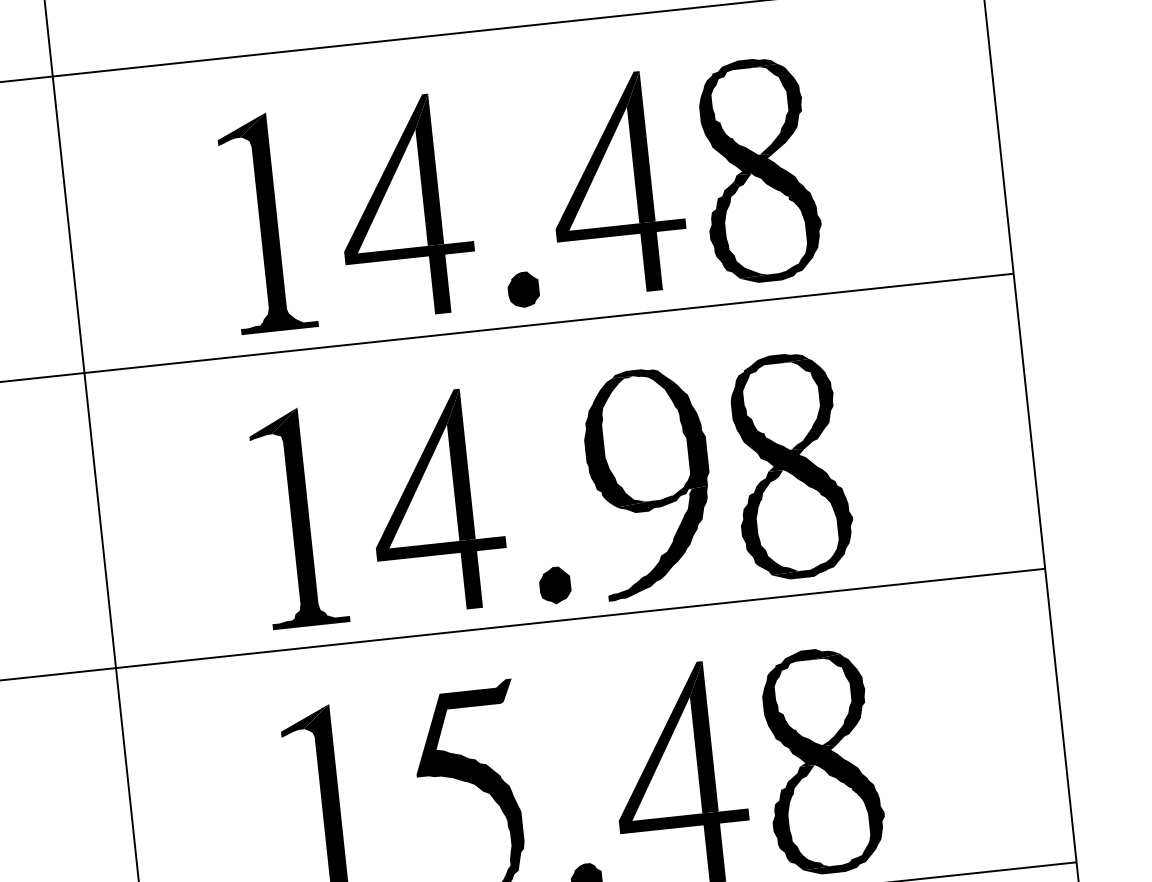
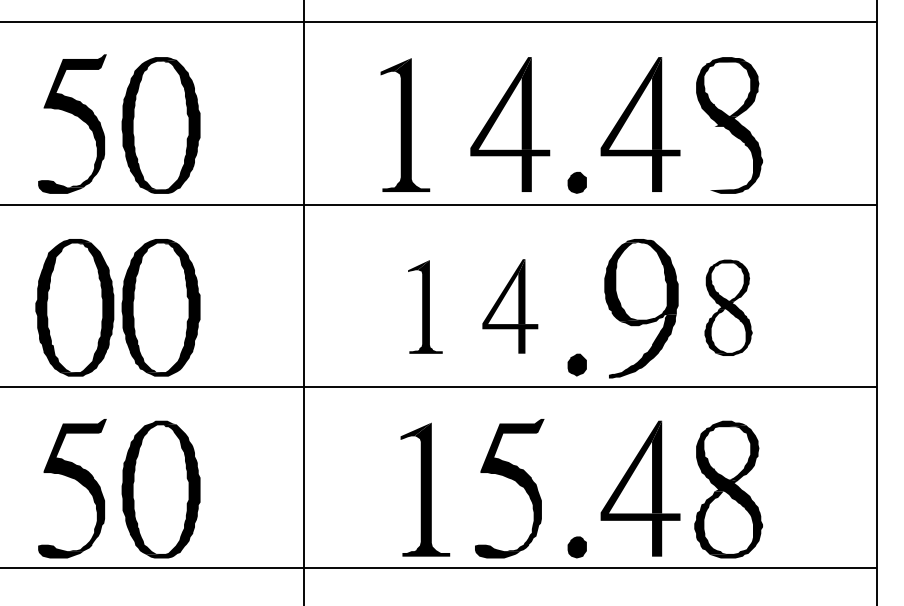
part: (267, 221) -> (405, 124), moved
fill: (738, 226) -> (712, 158), removed
part: (790, 465) -> (728, 307), size x0.7
part: (436, 502) -> (510, 306), size x0.7
part: (298, 516) -> (425, 306), size x0.7

